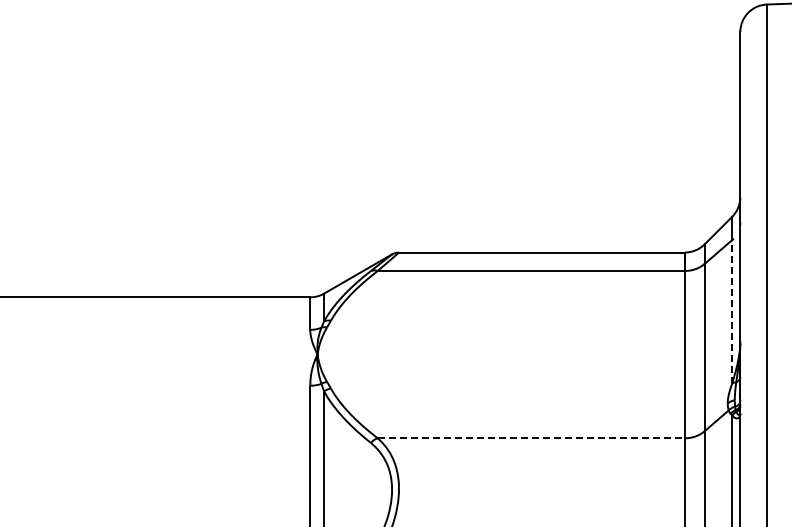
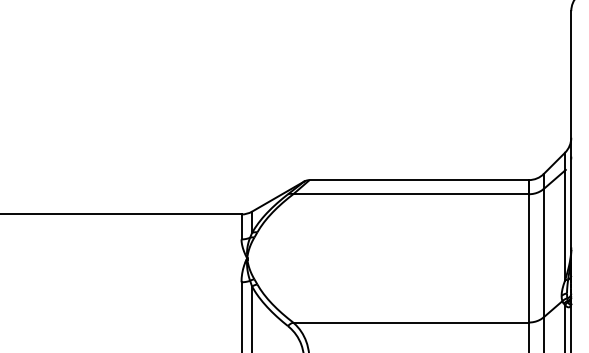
line: (732, 311) -> (565, 225), dashed -> solid
line: (531, 438) -> (411, 322), dashed -> solid

